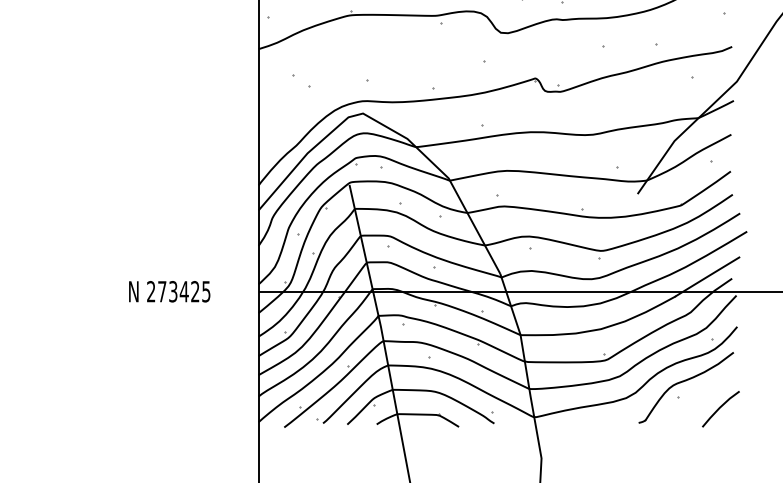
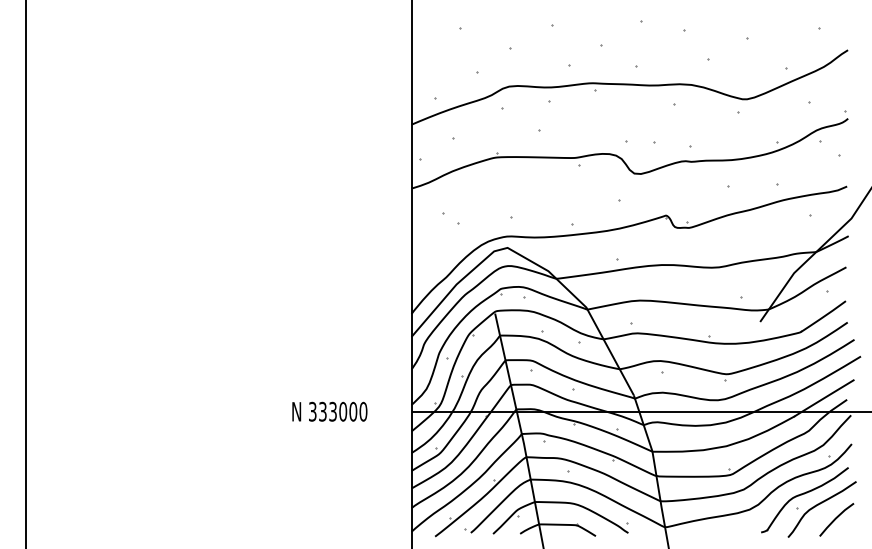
text: (179, 291) -> (338, 411), 273425 -> 333000
curve: (701, 393) -> (818, 505), added

